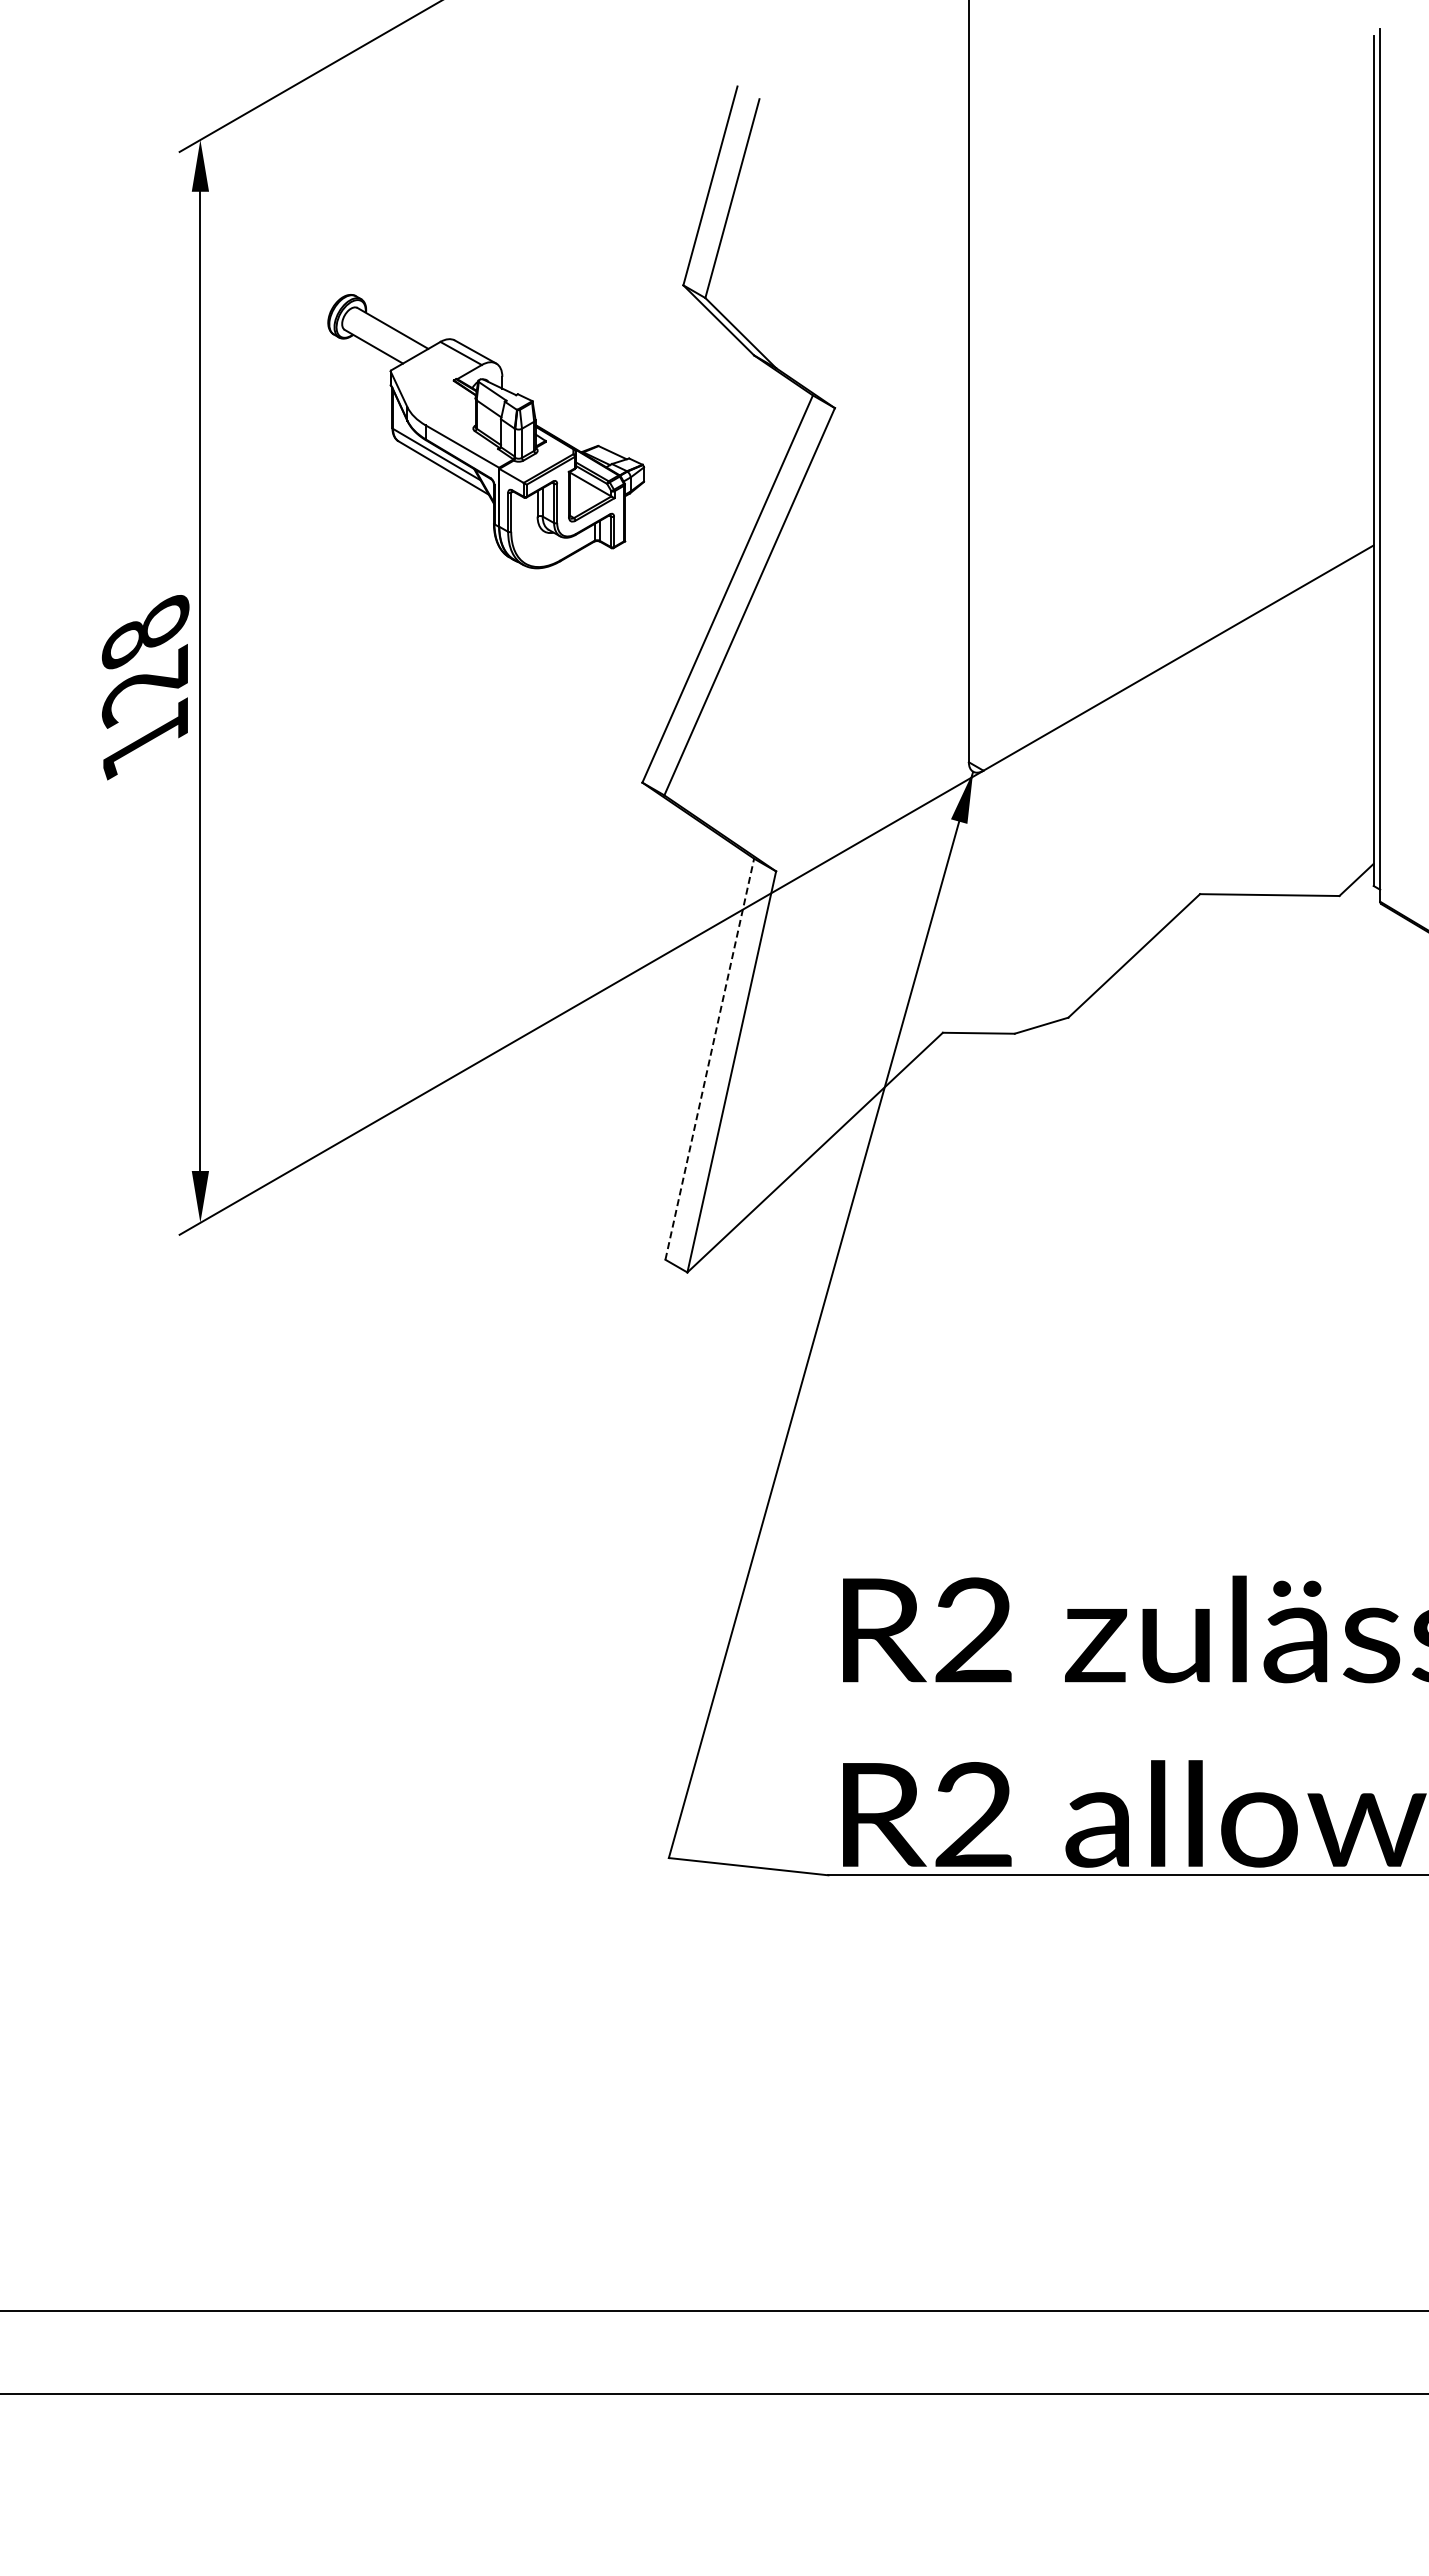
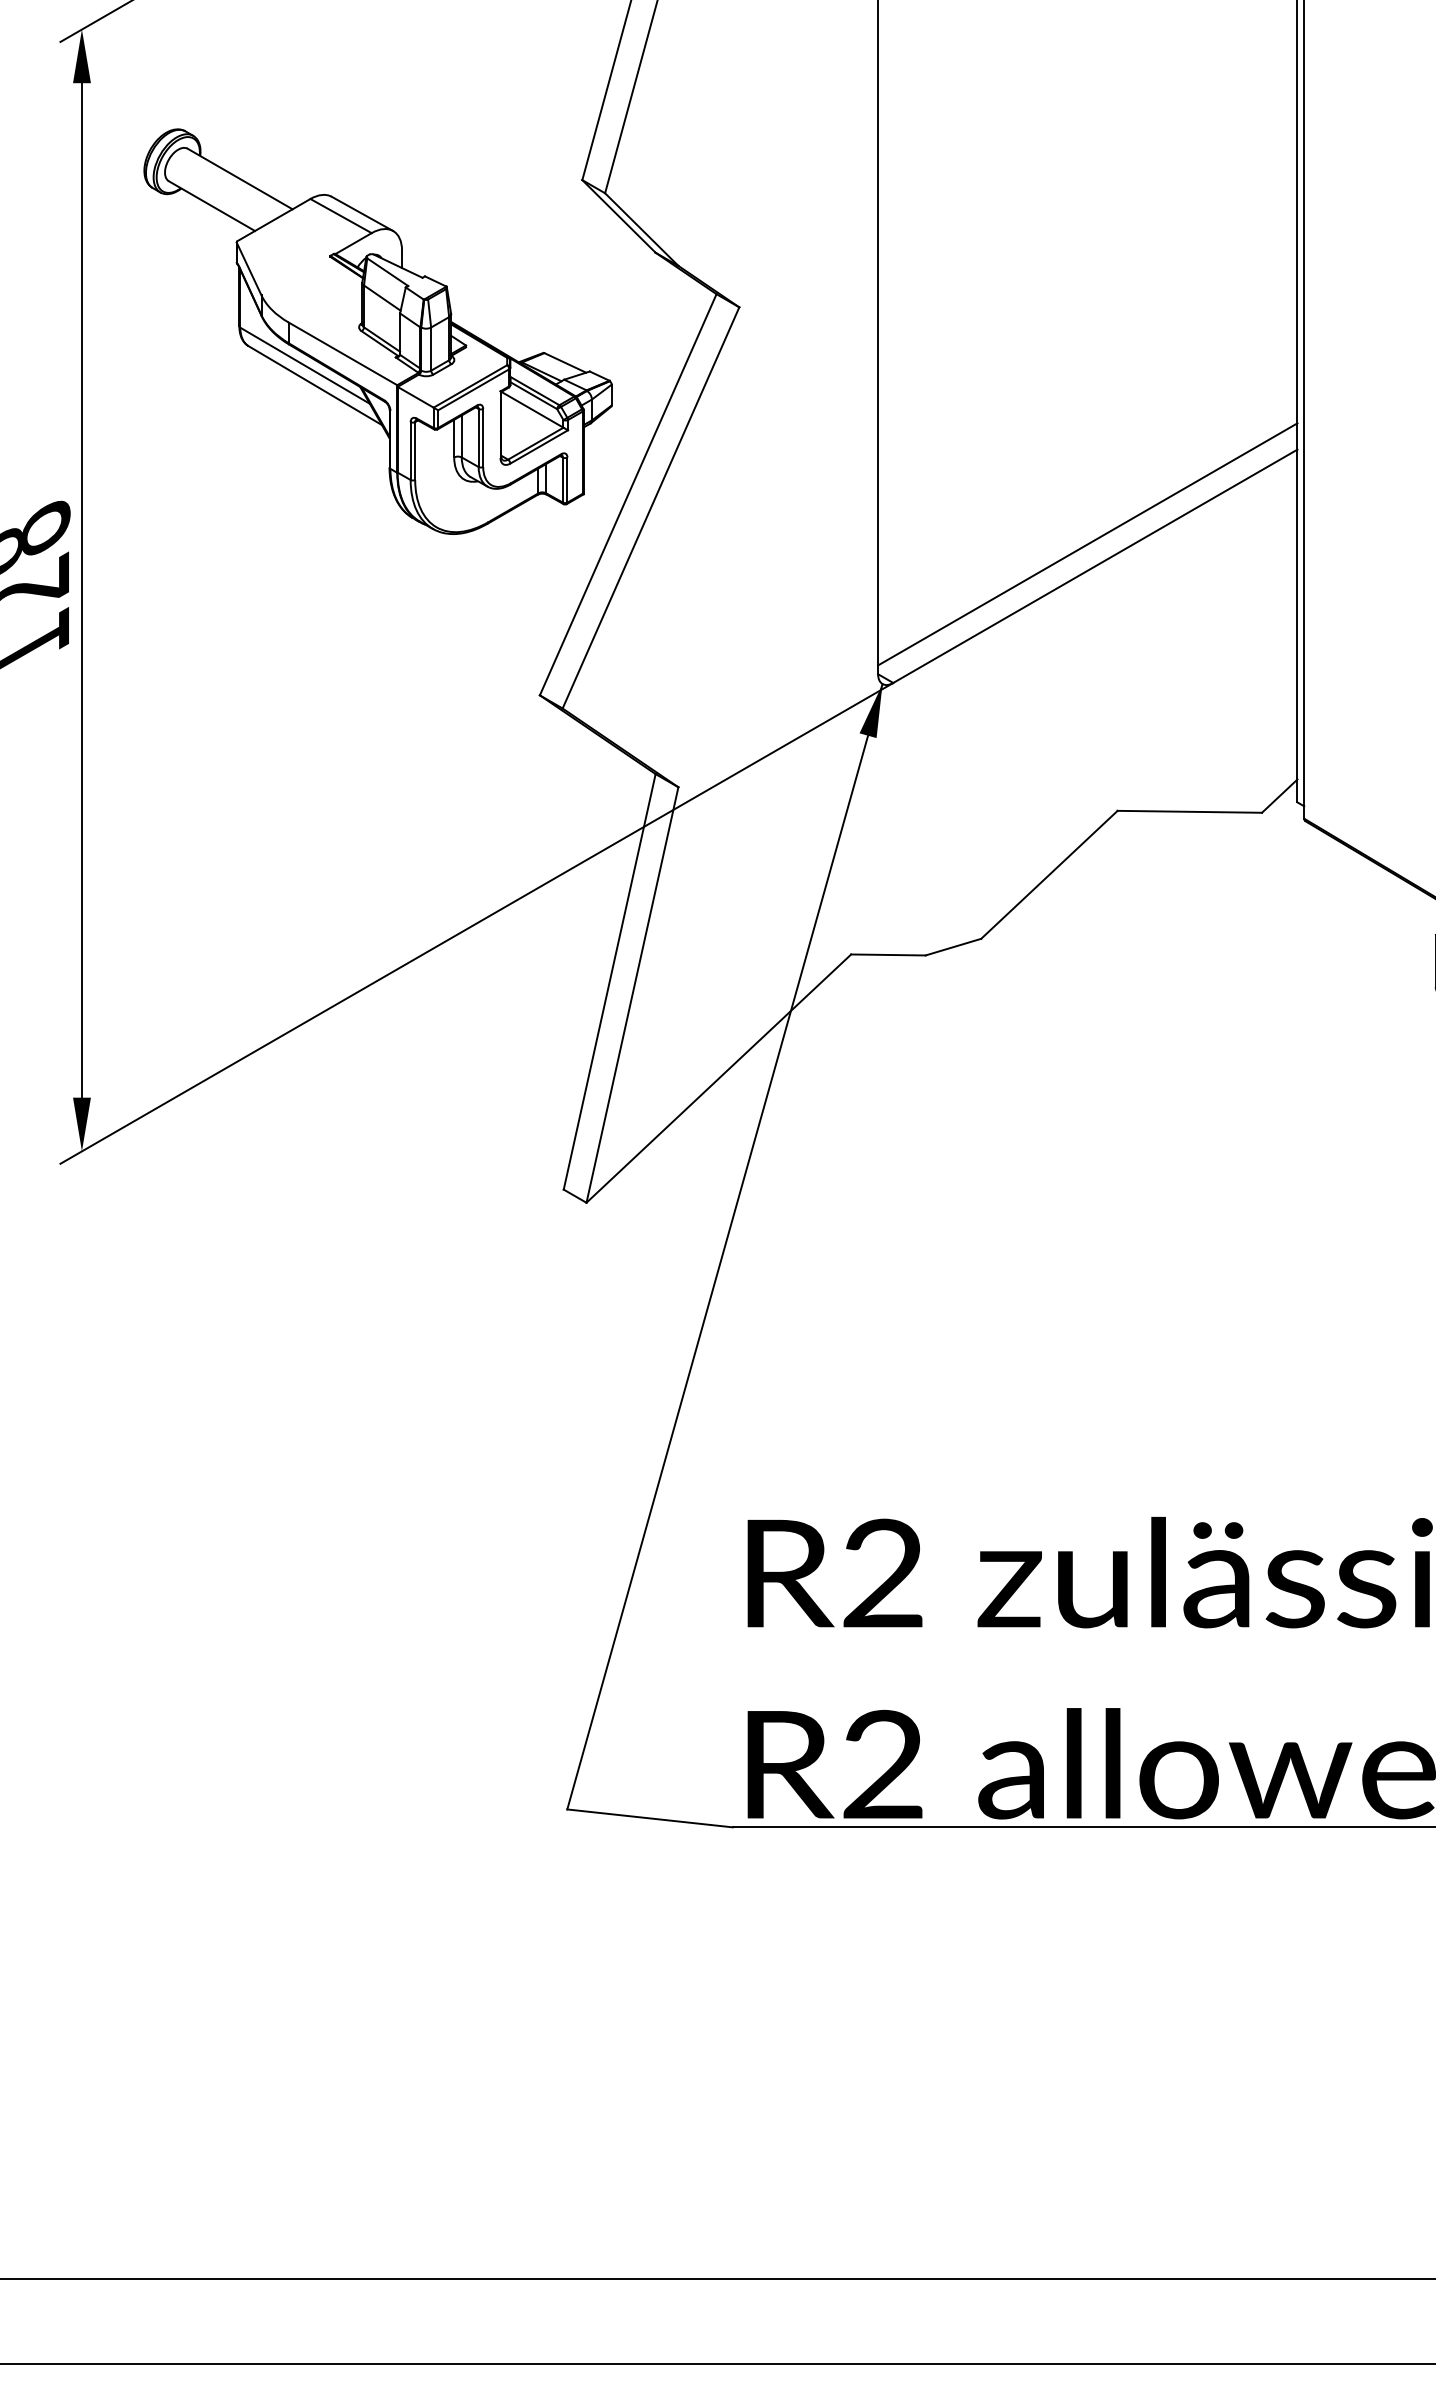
part: (485, 431) -> (377, 331), size x1.43
line: (1170, 636) -> (1086, 543), added
line: (709, 1058) -> (609, 981), dashed -> solid

